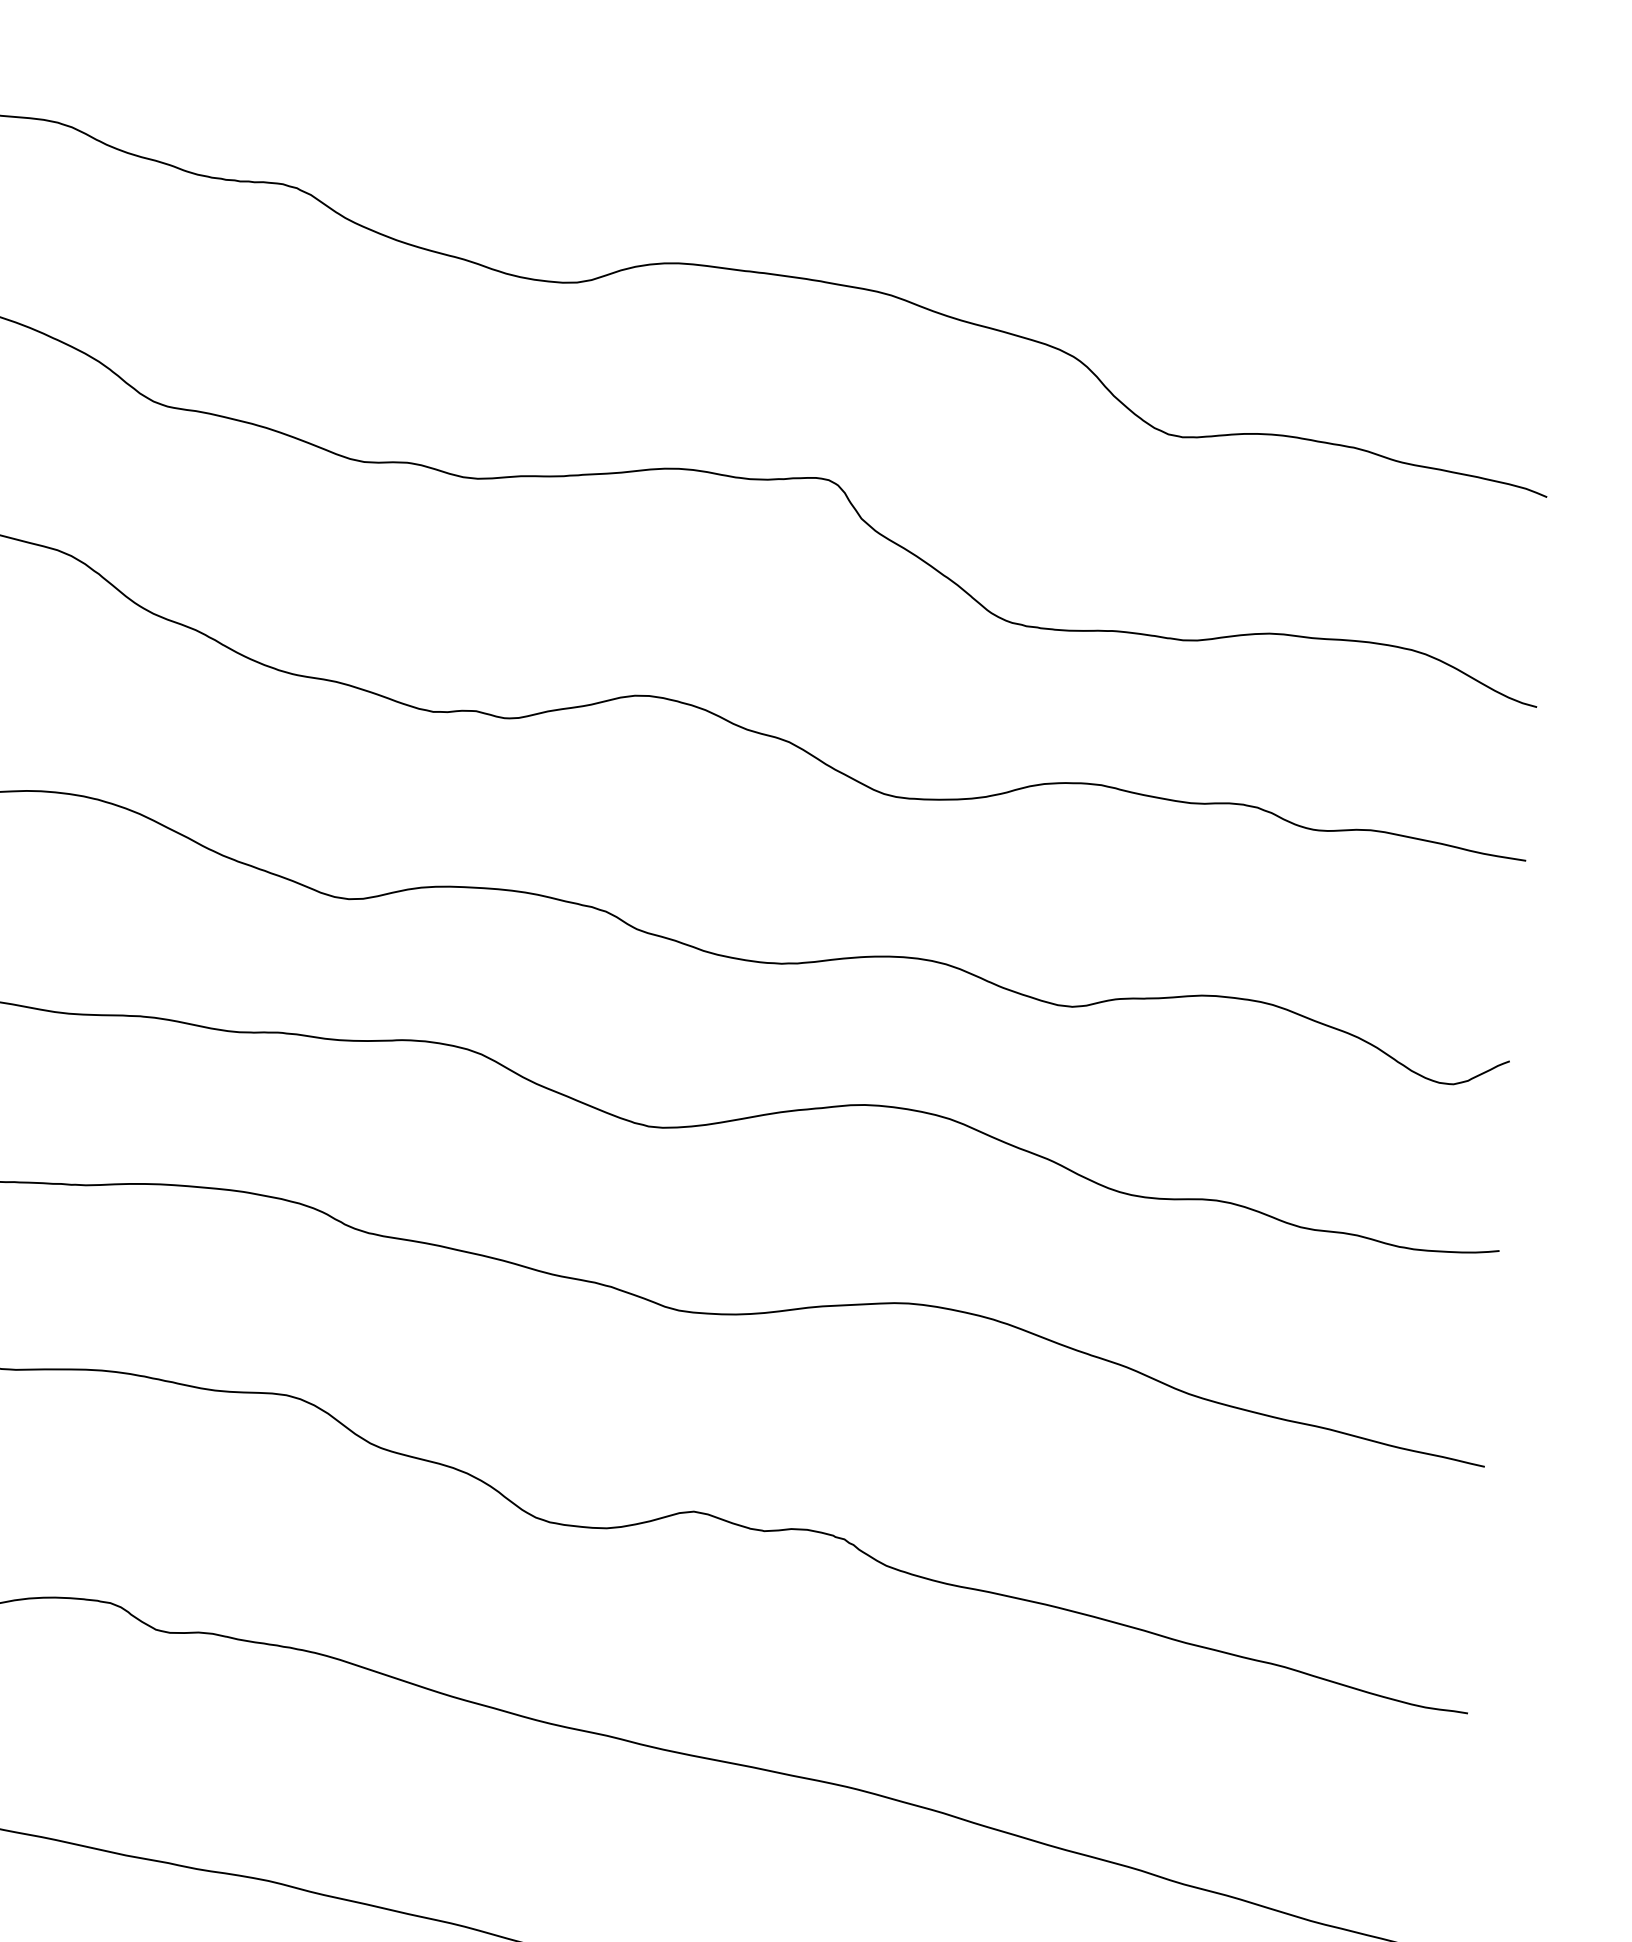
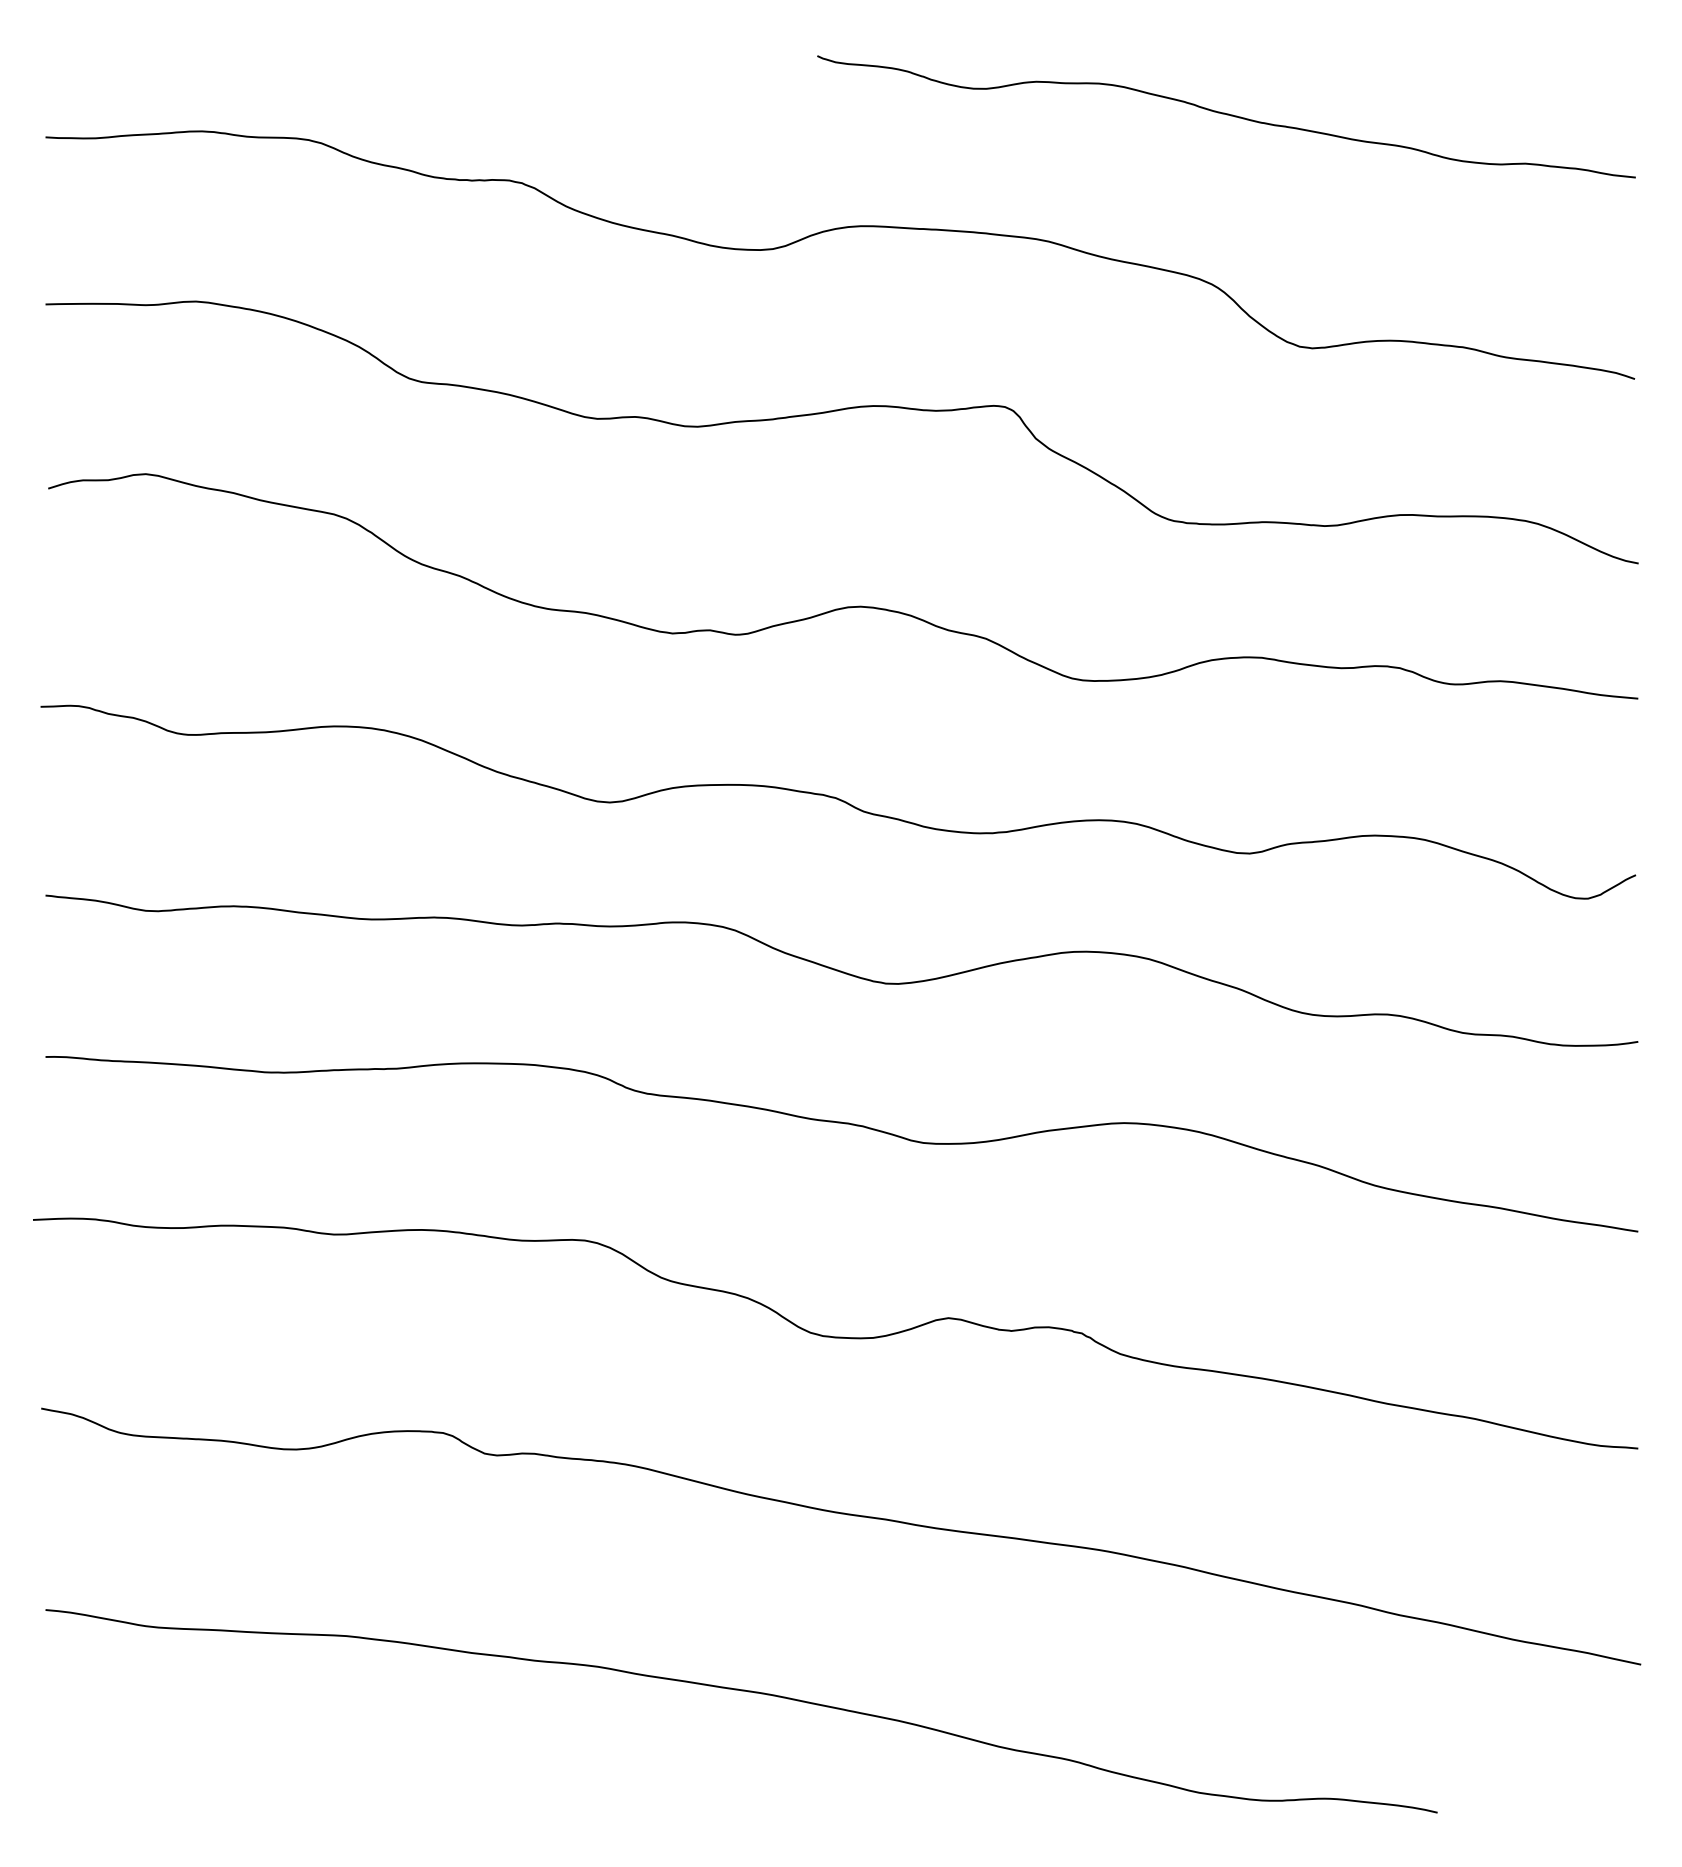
curve: (1104, 165) -> (1227, 115), added

